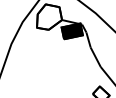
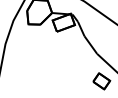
fill: (71, 31) -> (63, 22), removed

